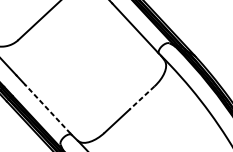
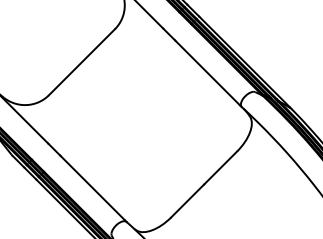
line: (141, 98) -> (220, 168), dashed -> solid
line: (47, 108) -> (92, 187), dashed -> solid

